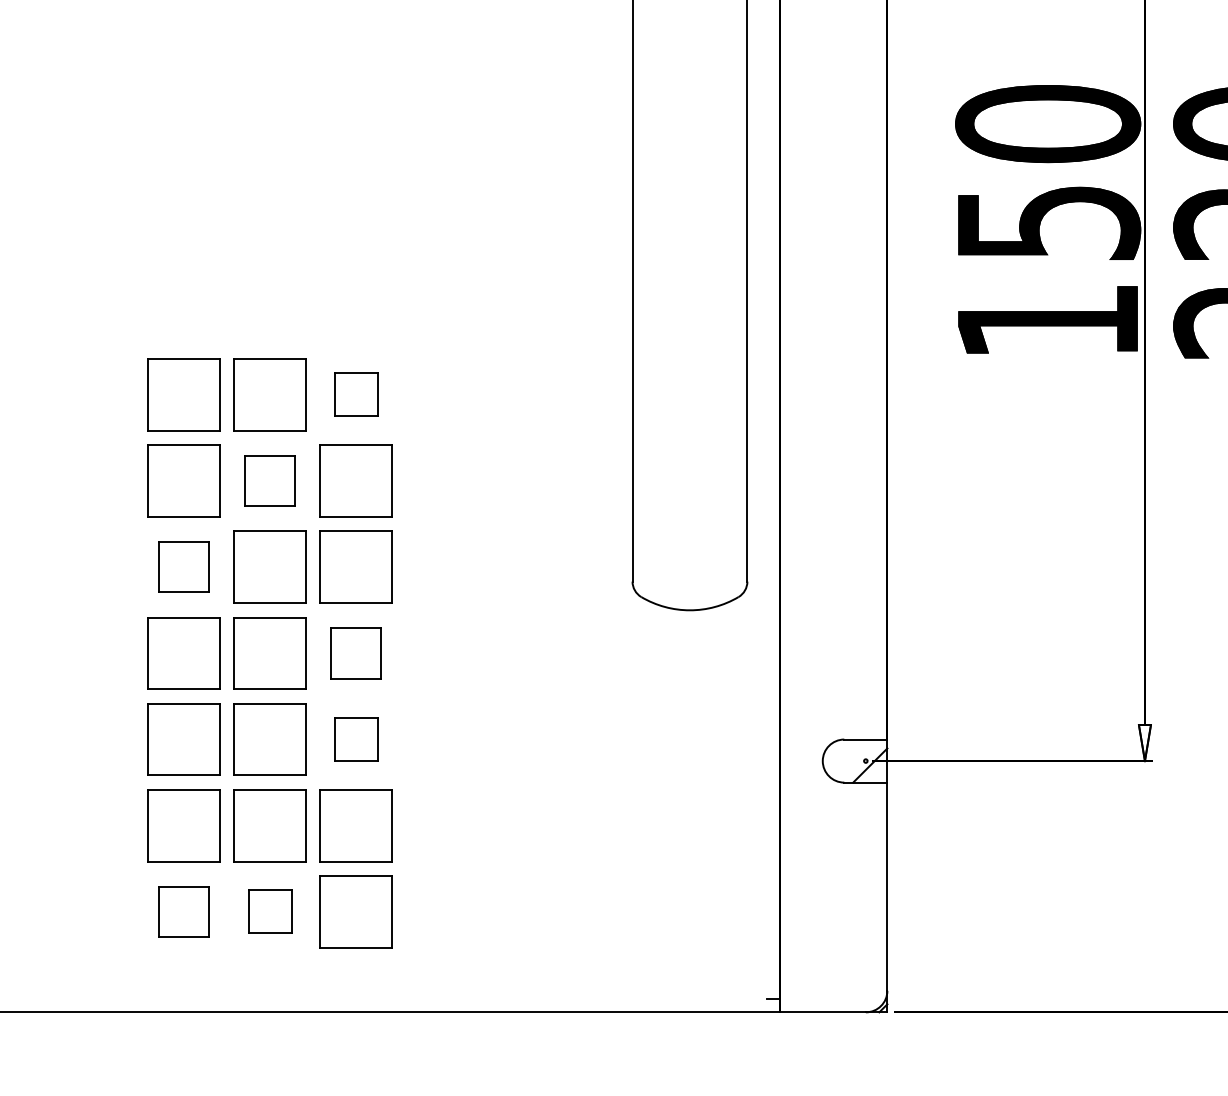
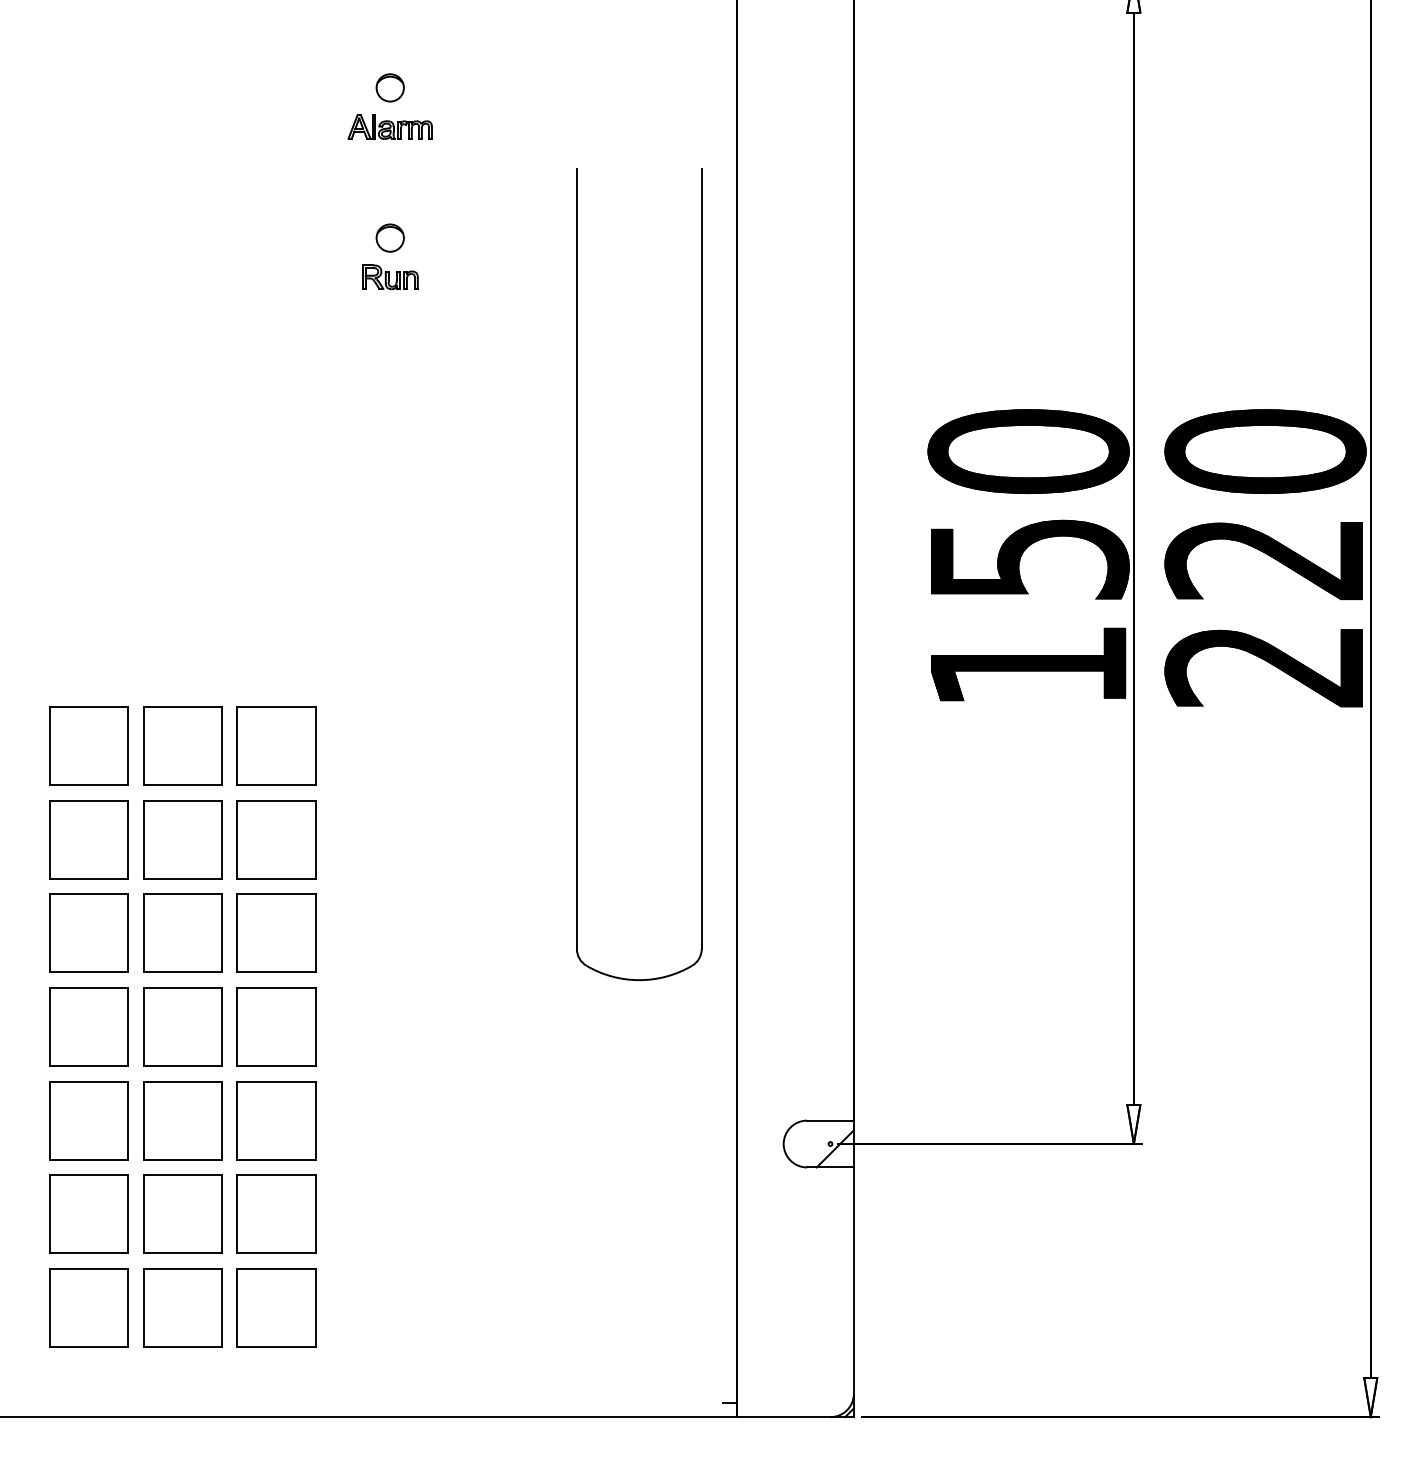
part: (356, 394) -> (276, 745), size x1.67
part: (269, 480) -> (182, 839), size x1.43
part: (183, 566) -> (88, 932), size x1.43
part: (356, 652) -> (276, 1026), size x1.43
part: (356, 739) -> (276, 1120), size x1.67
part: (183, 911) -> (88, 1307), size x1.43
part: (269, 911) -> (182, 1307), size x1.67

